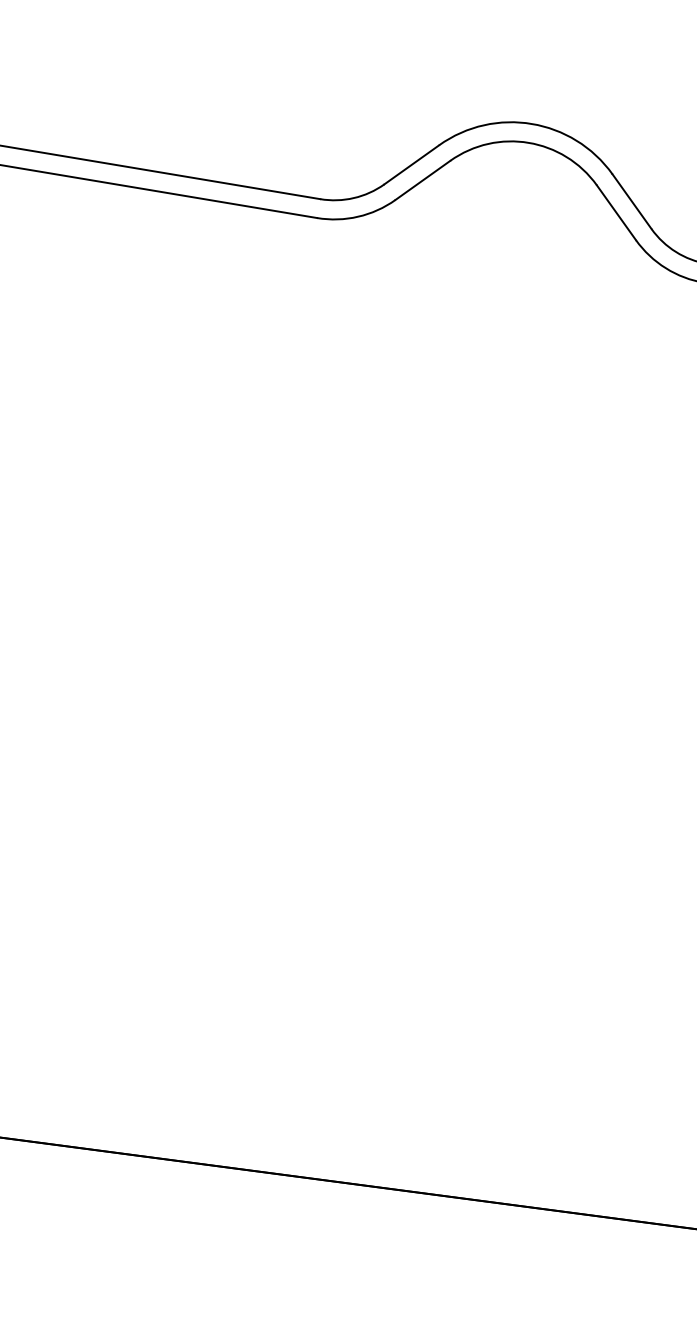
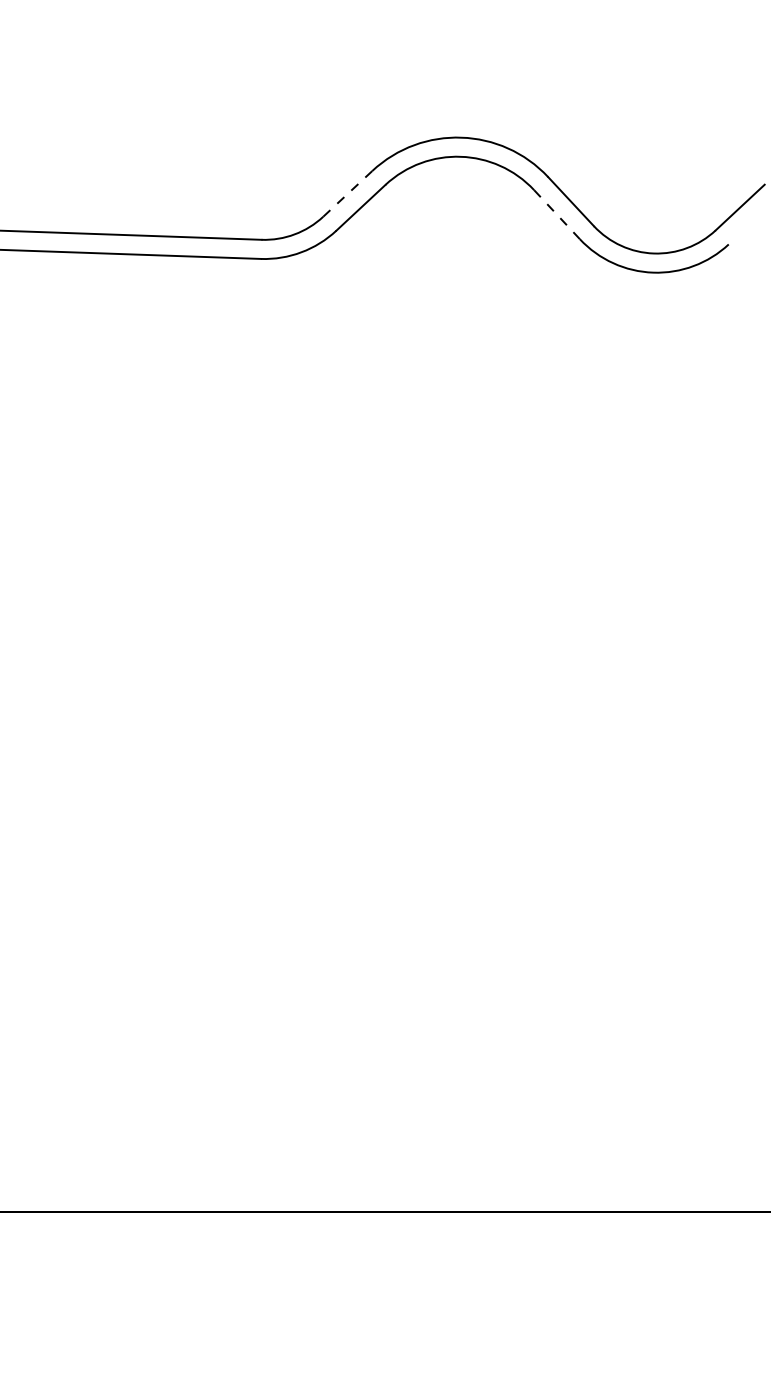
line: (411, 164) -> (347, 193), solid -> dashed
line: (616, 212) -> (557, 214), solid -> dashed

